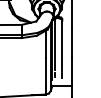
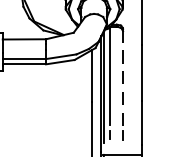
line: (62, 45) -> (123, 78), solid -> dashed

